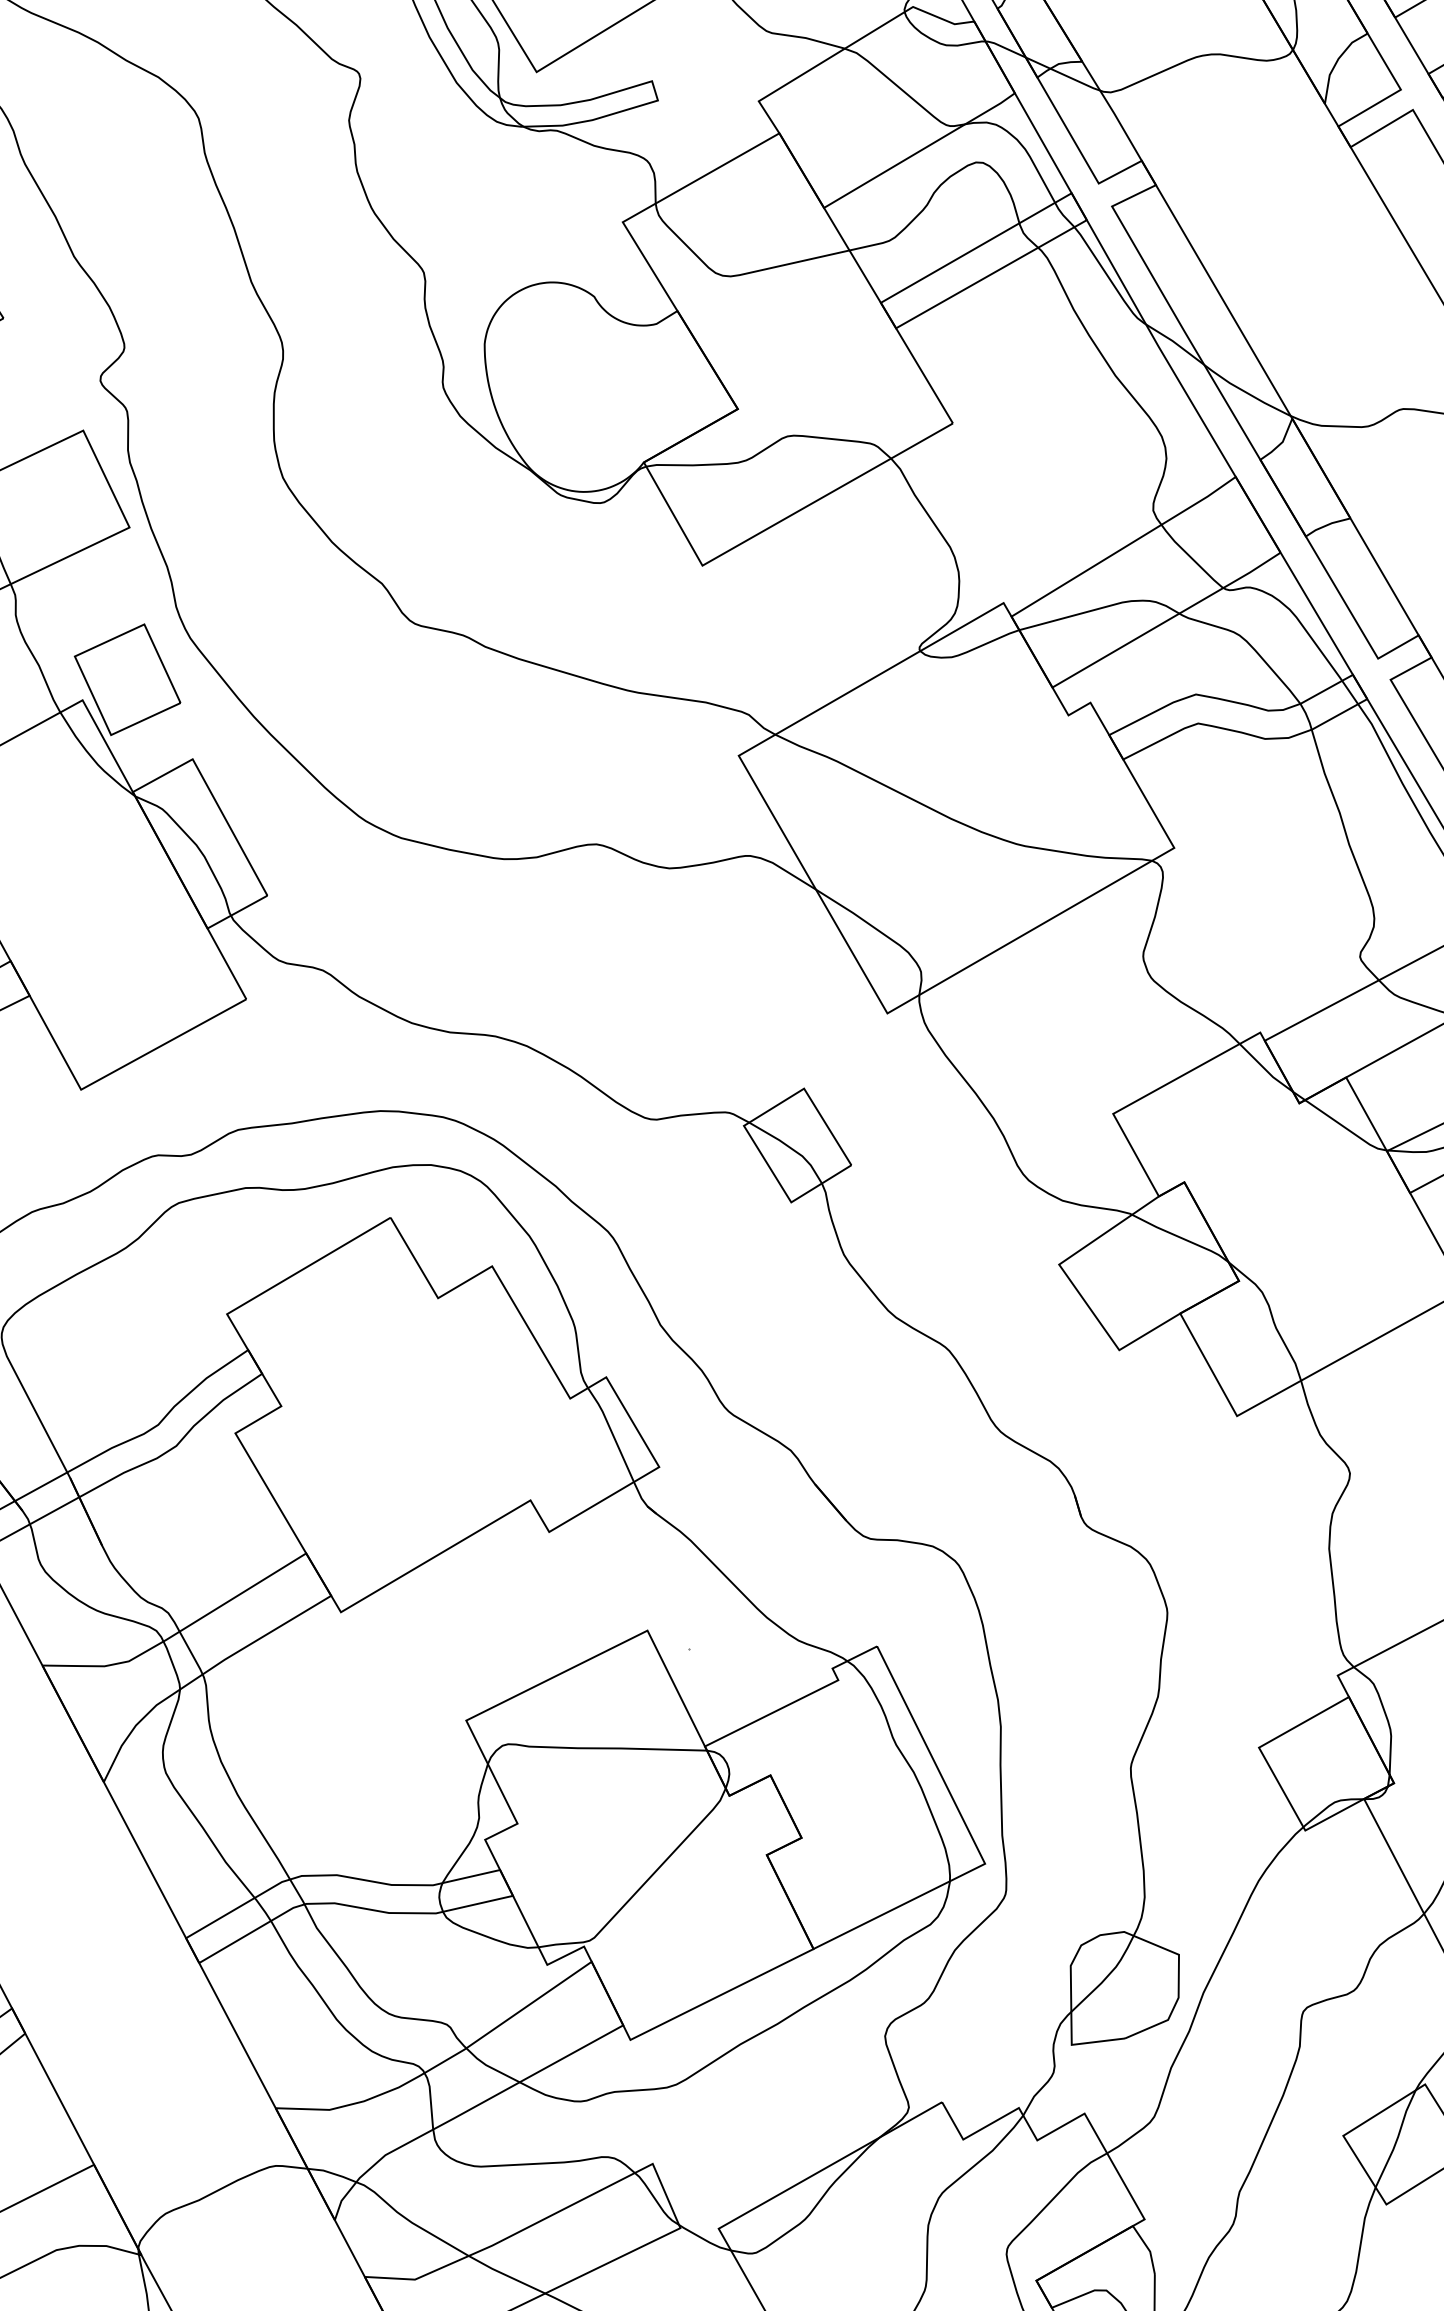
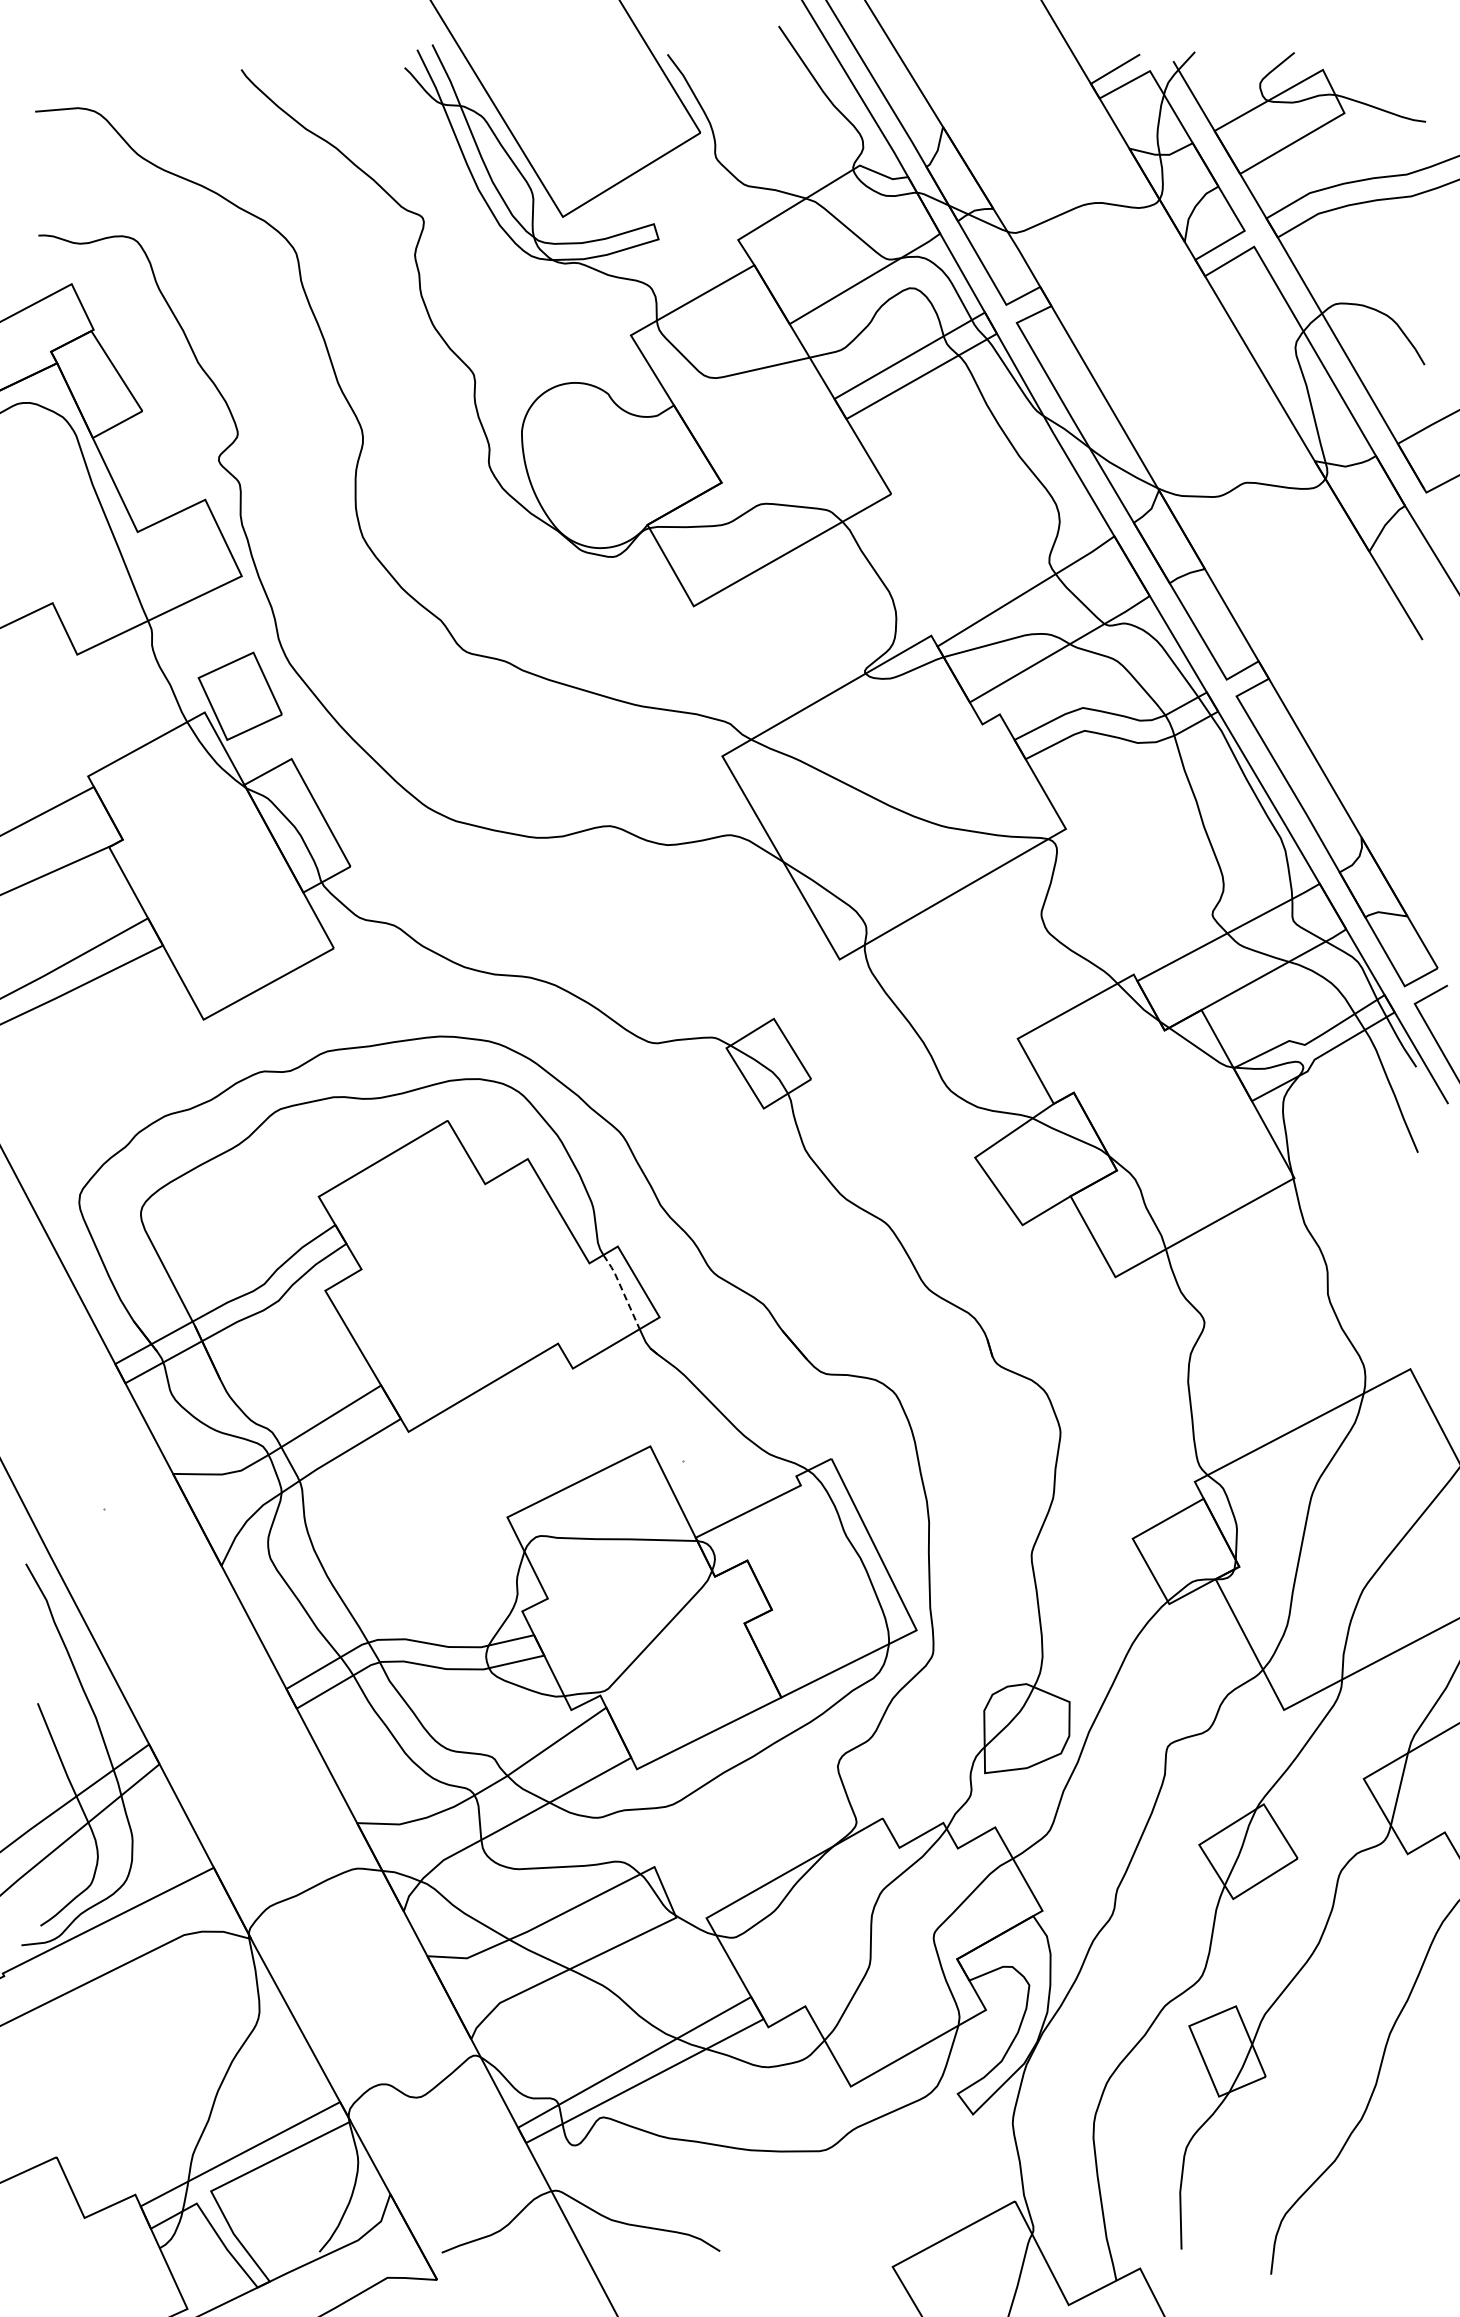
line: (612, 1433) -> (622, 1290), solid -> dashed

